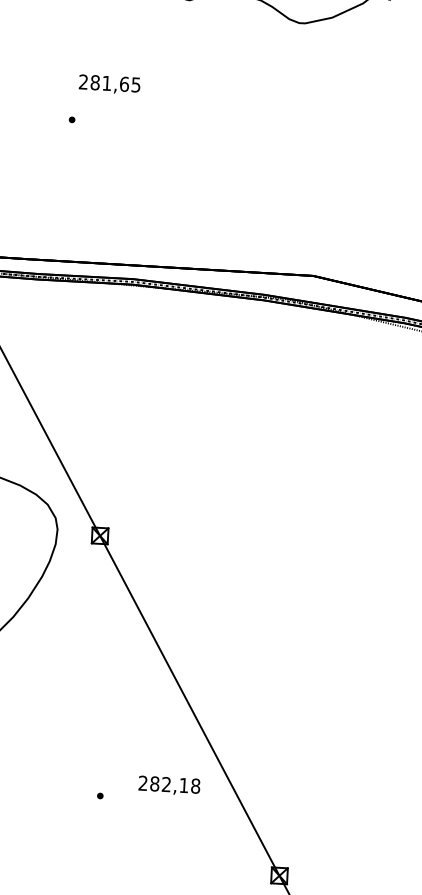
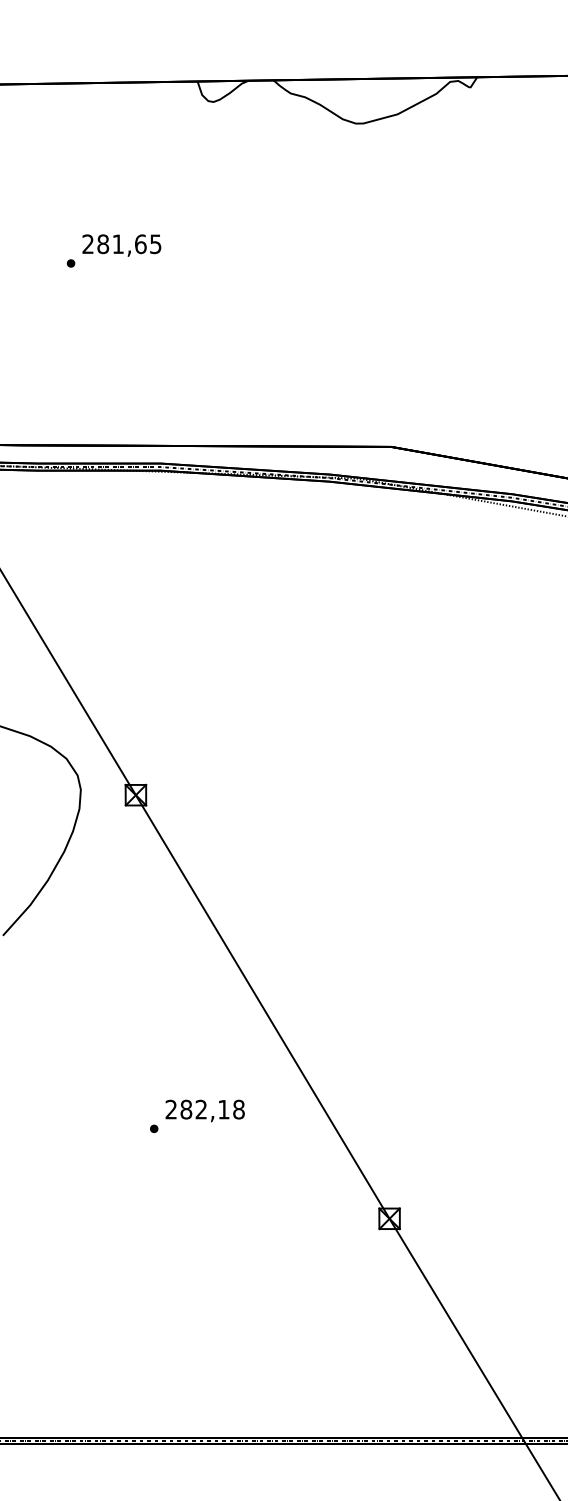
text: (109, 84) -> (121, 245), moved
text: (168, 785) -> (204, 1110), moved

